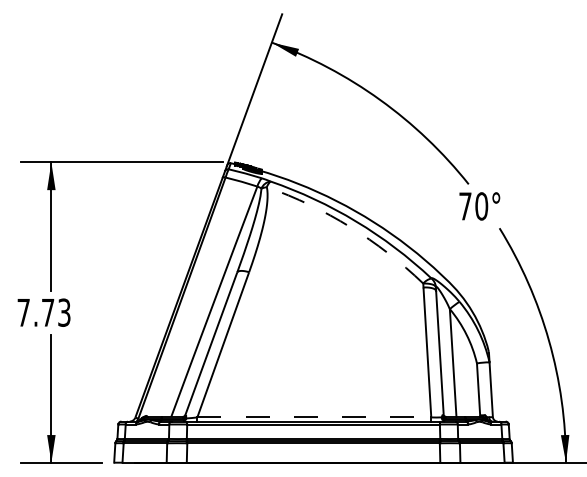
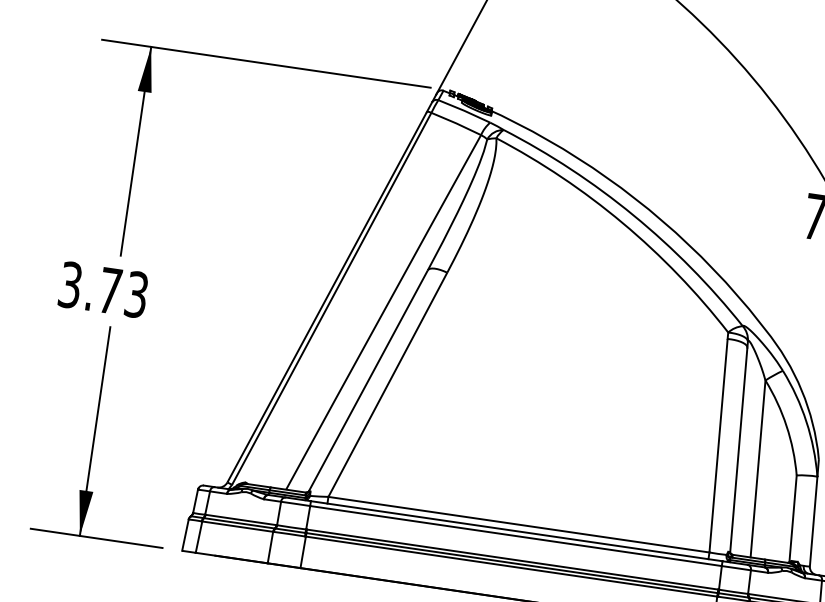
arc: (350, 227) -> (623, 223), dashed -> solid
text: (23, 312) -> (70, 284), 7.73 -> 3.73
line: (314, 417) -> (519, 524), dashed -> solid

